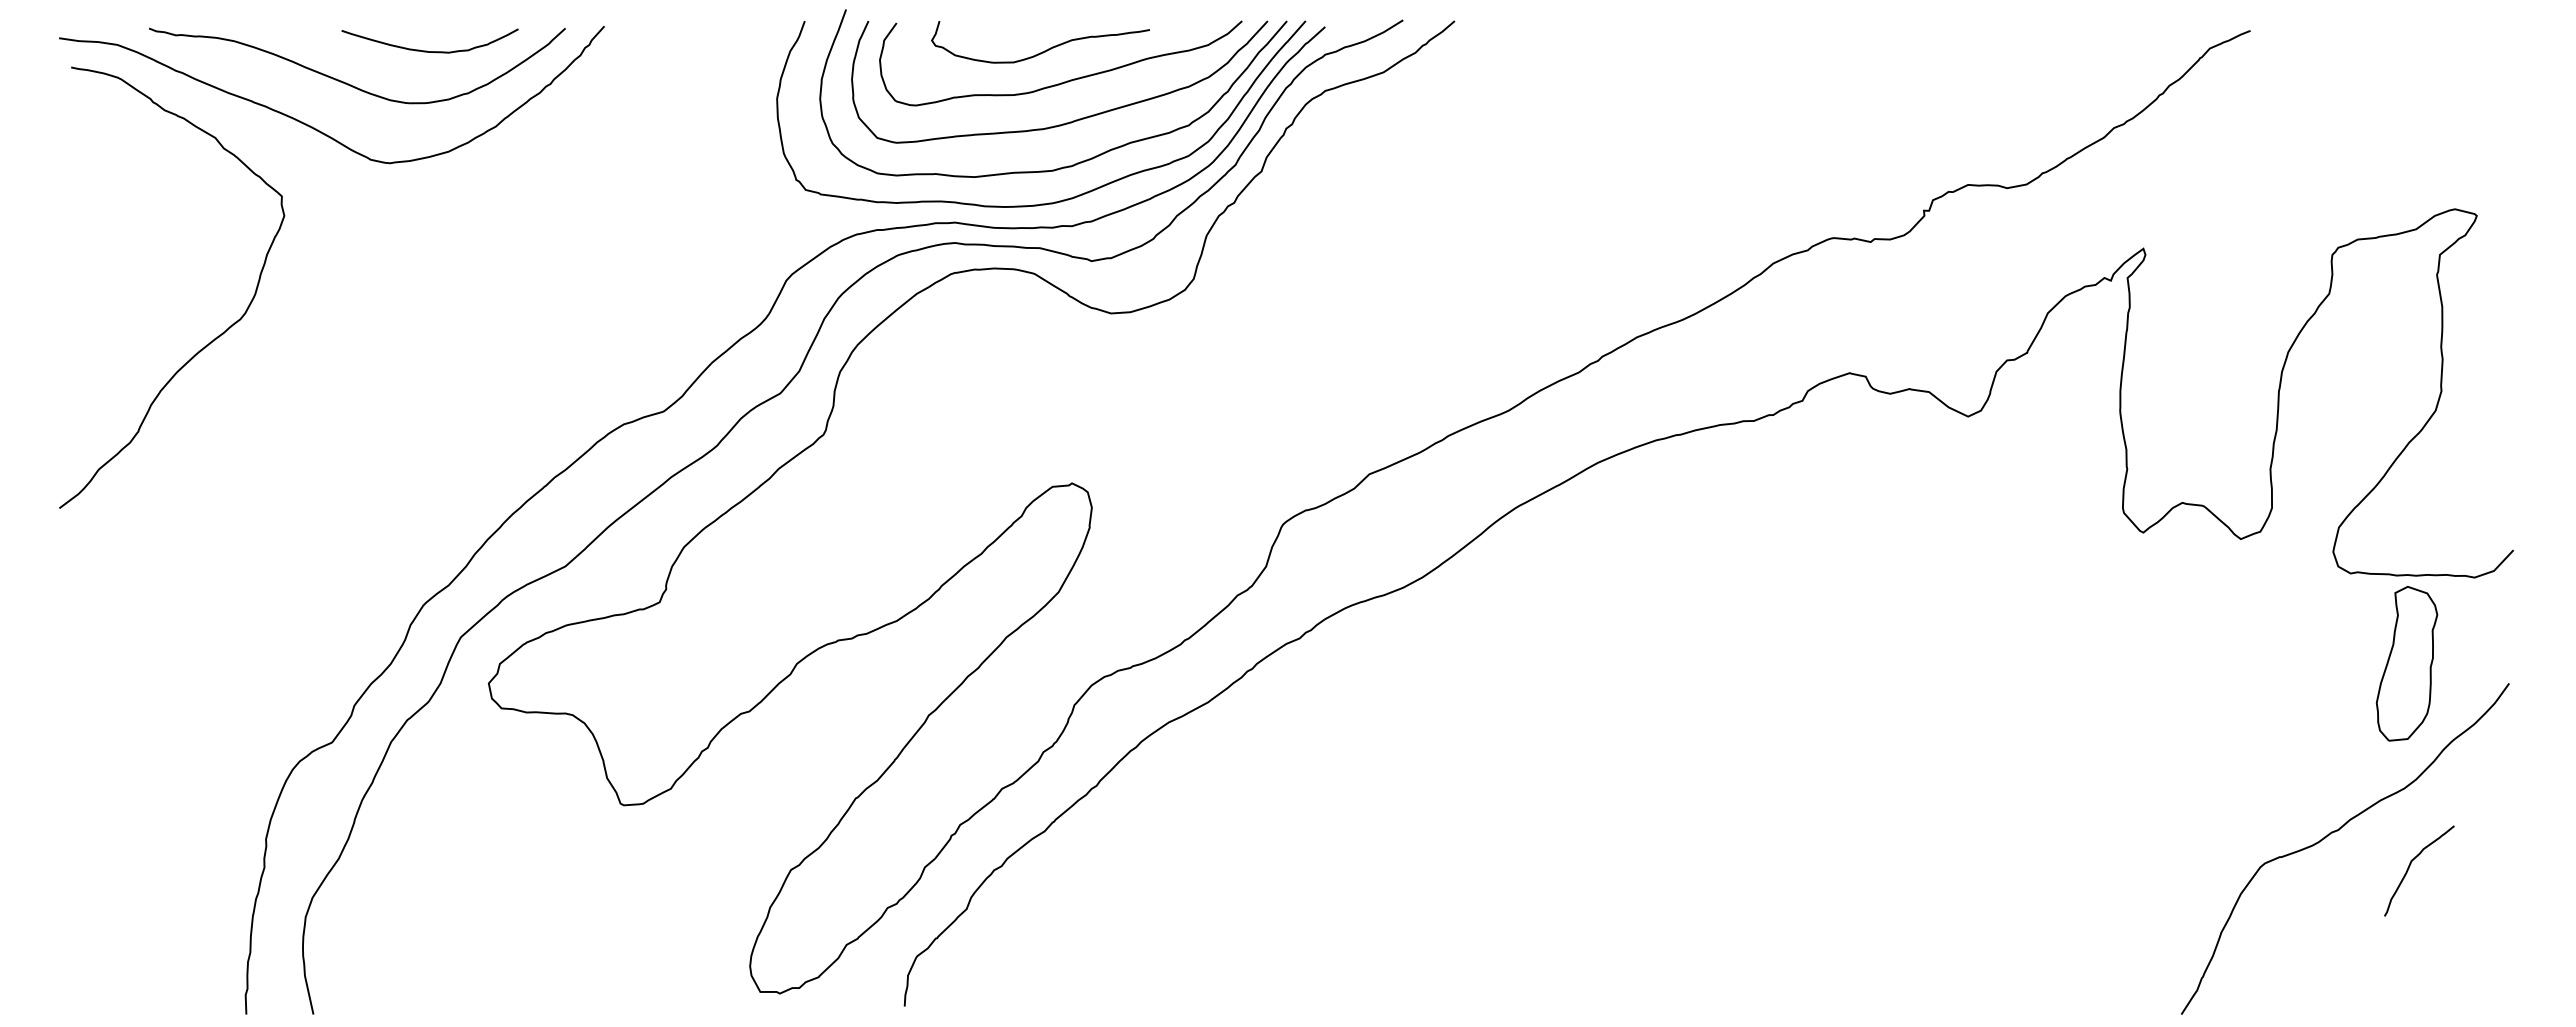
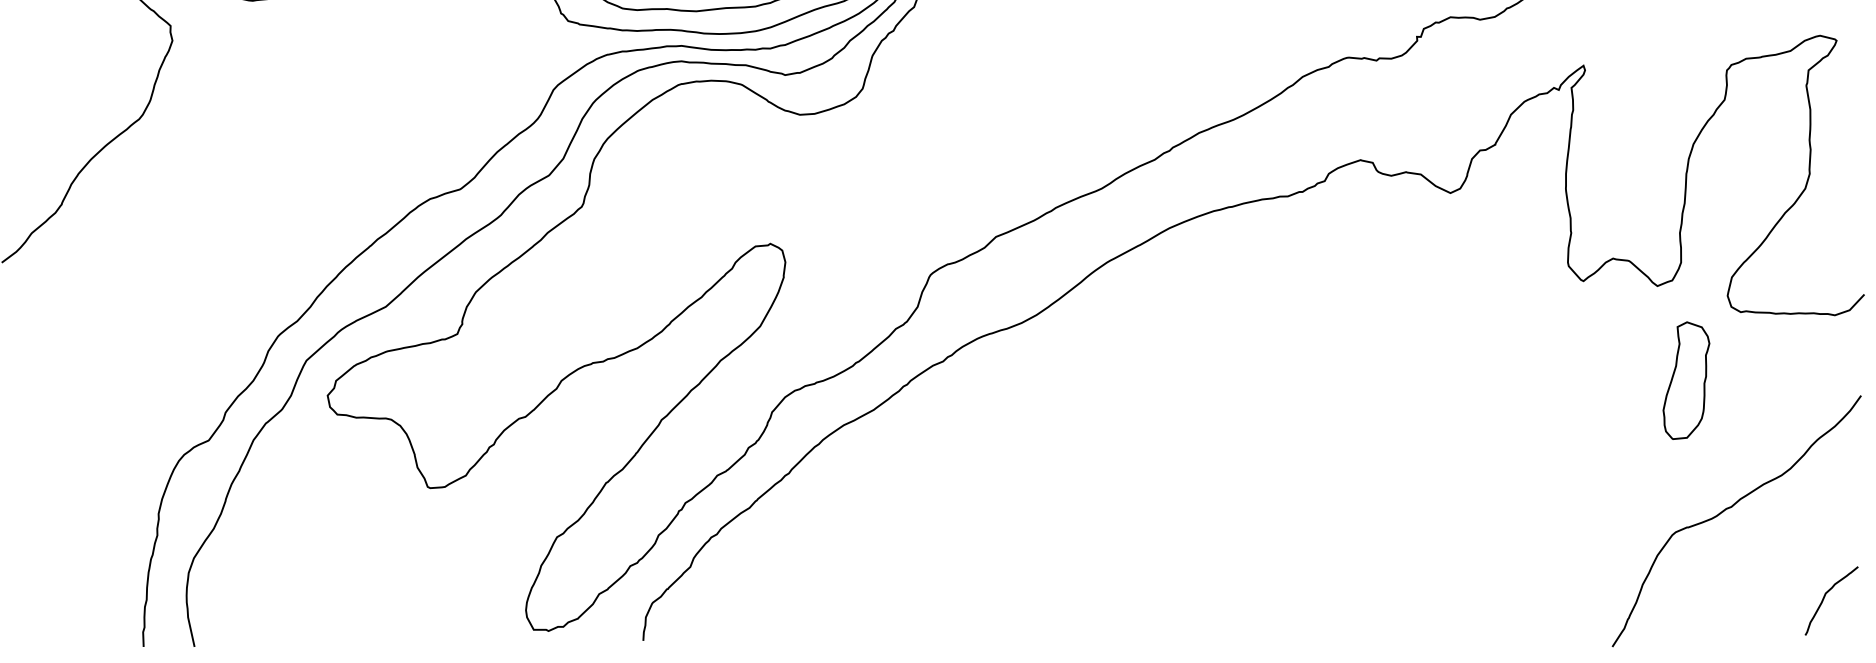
part: (2406, 663) -> (1686, 380), moved
curve: (2410, 866) -> (1824, 597), moved

